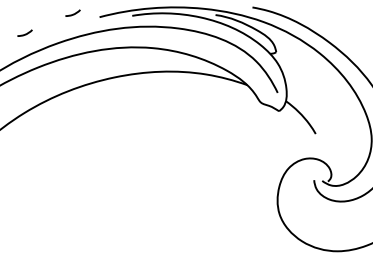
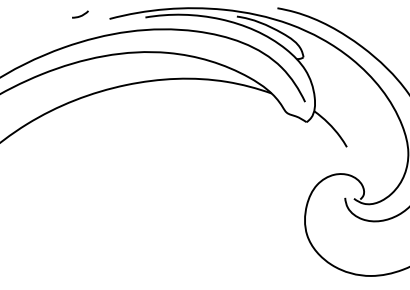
curve: (25, 33) -> (28, 36), removed

